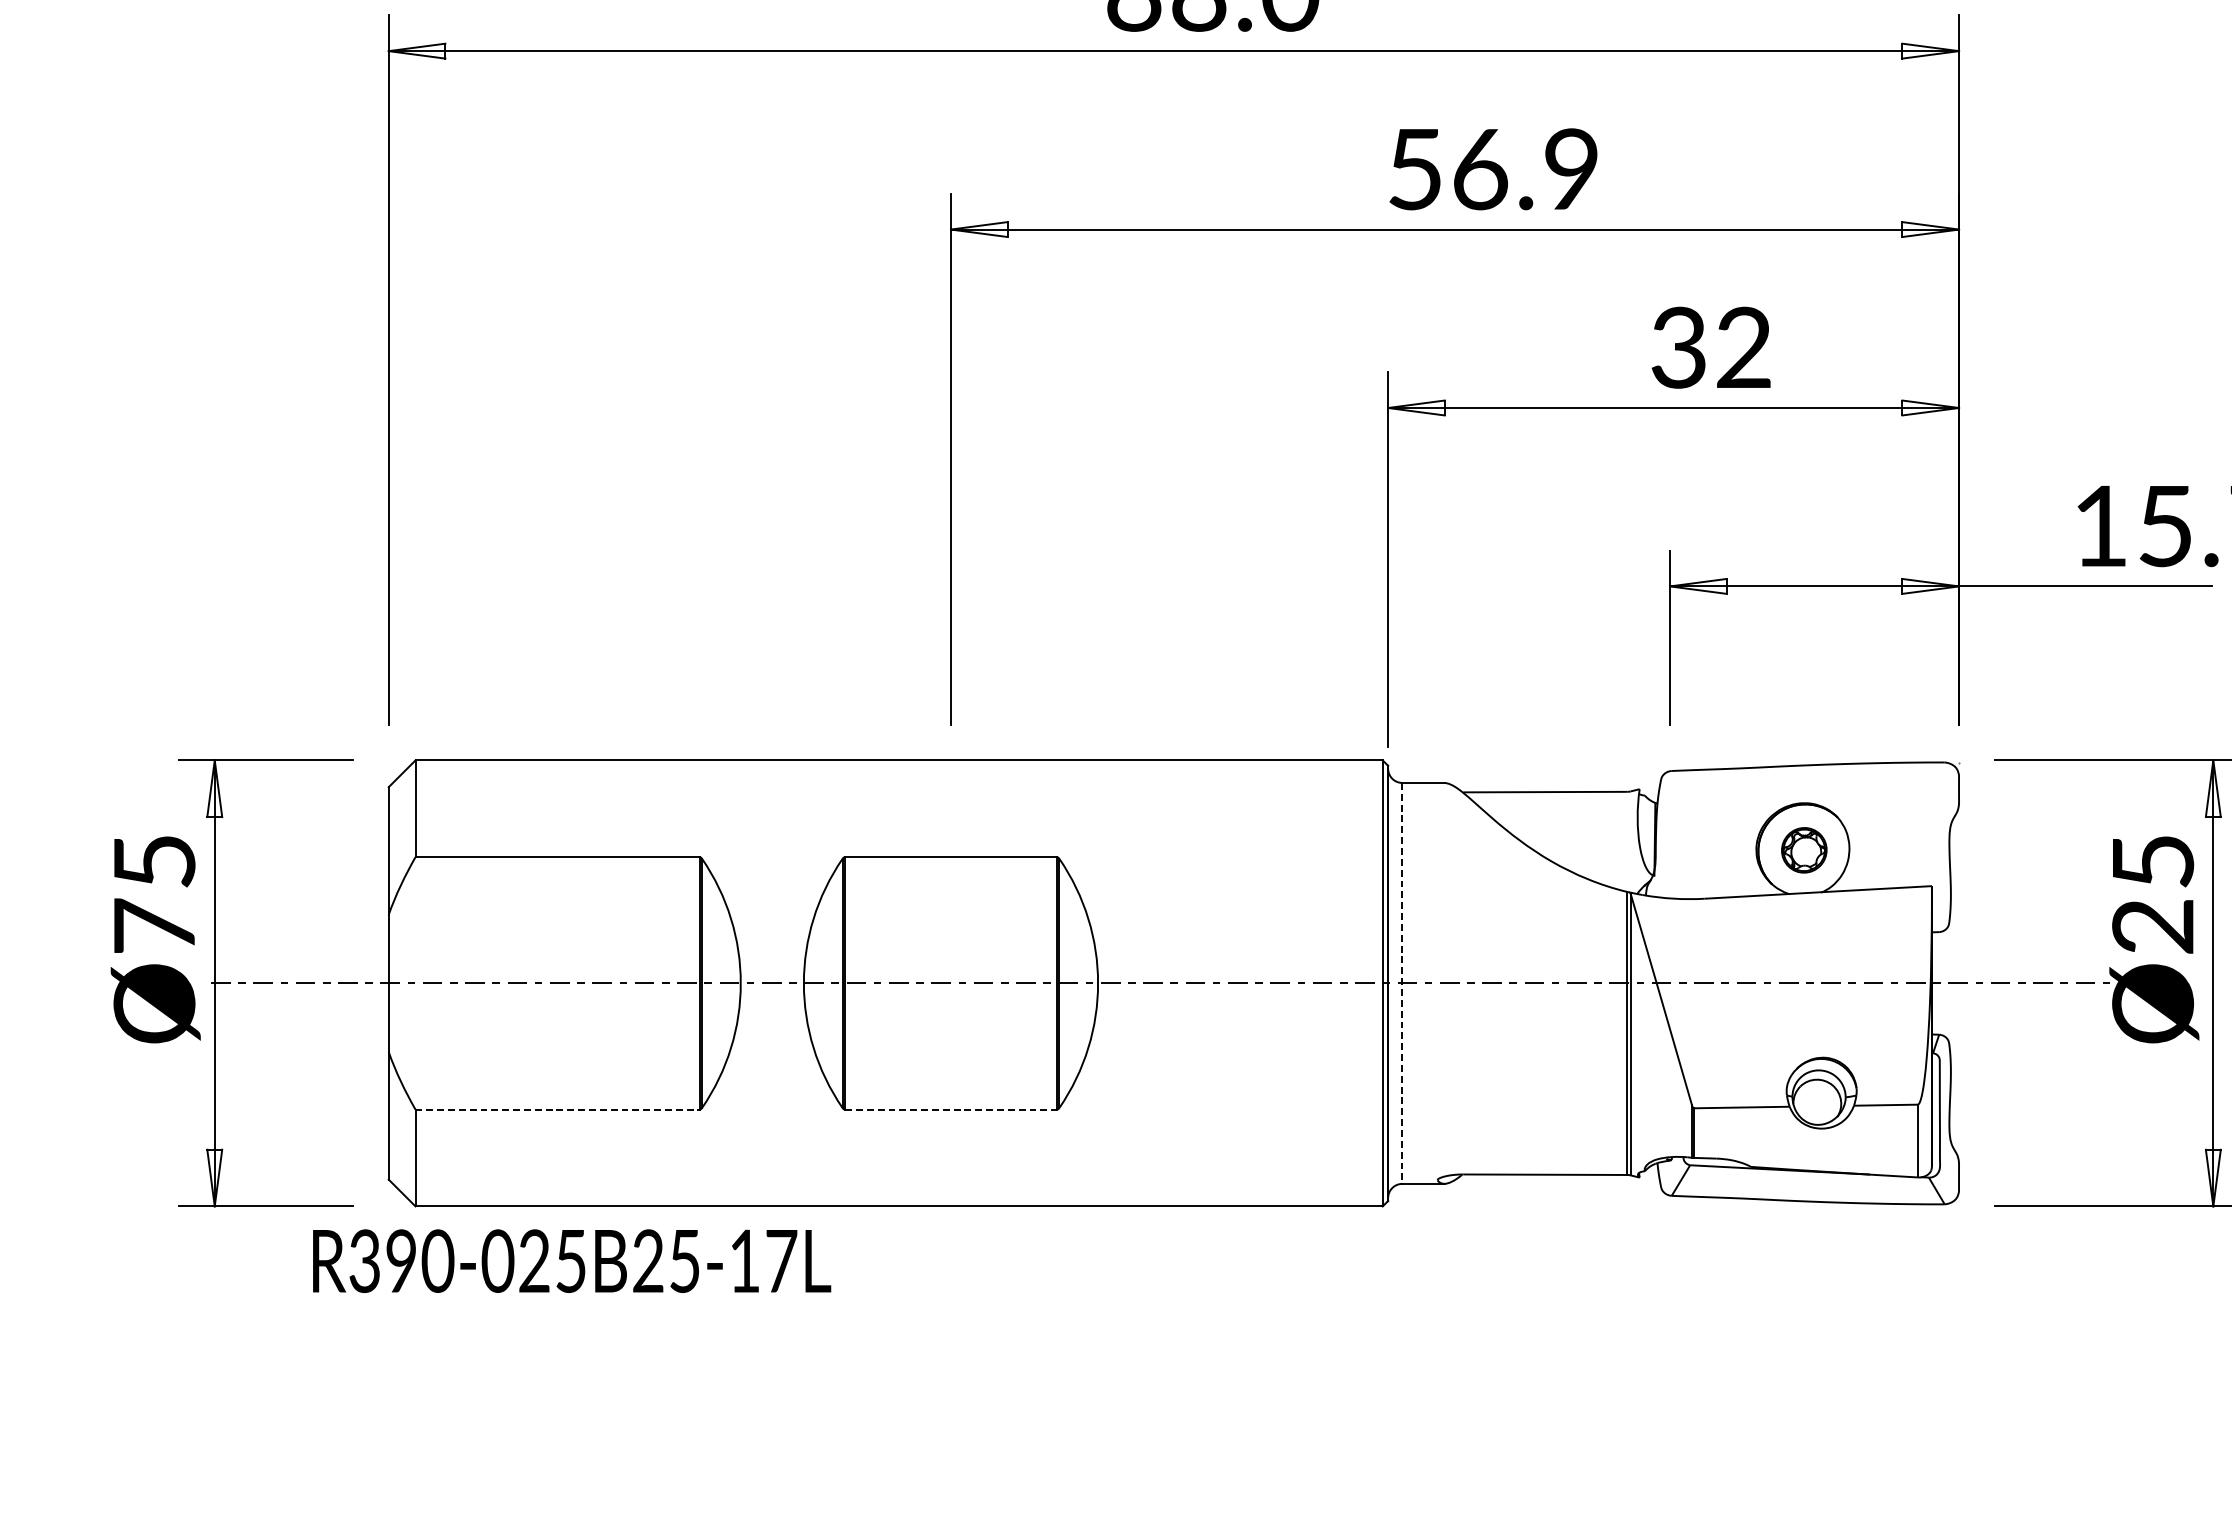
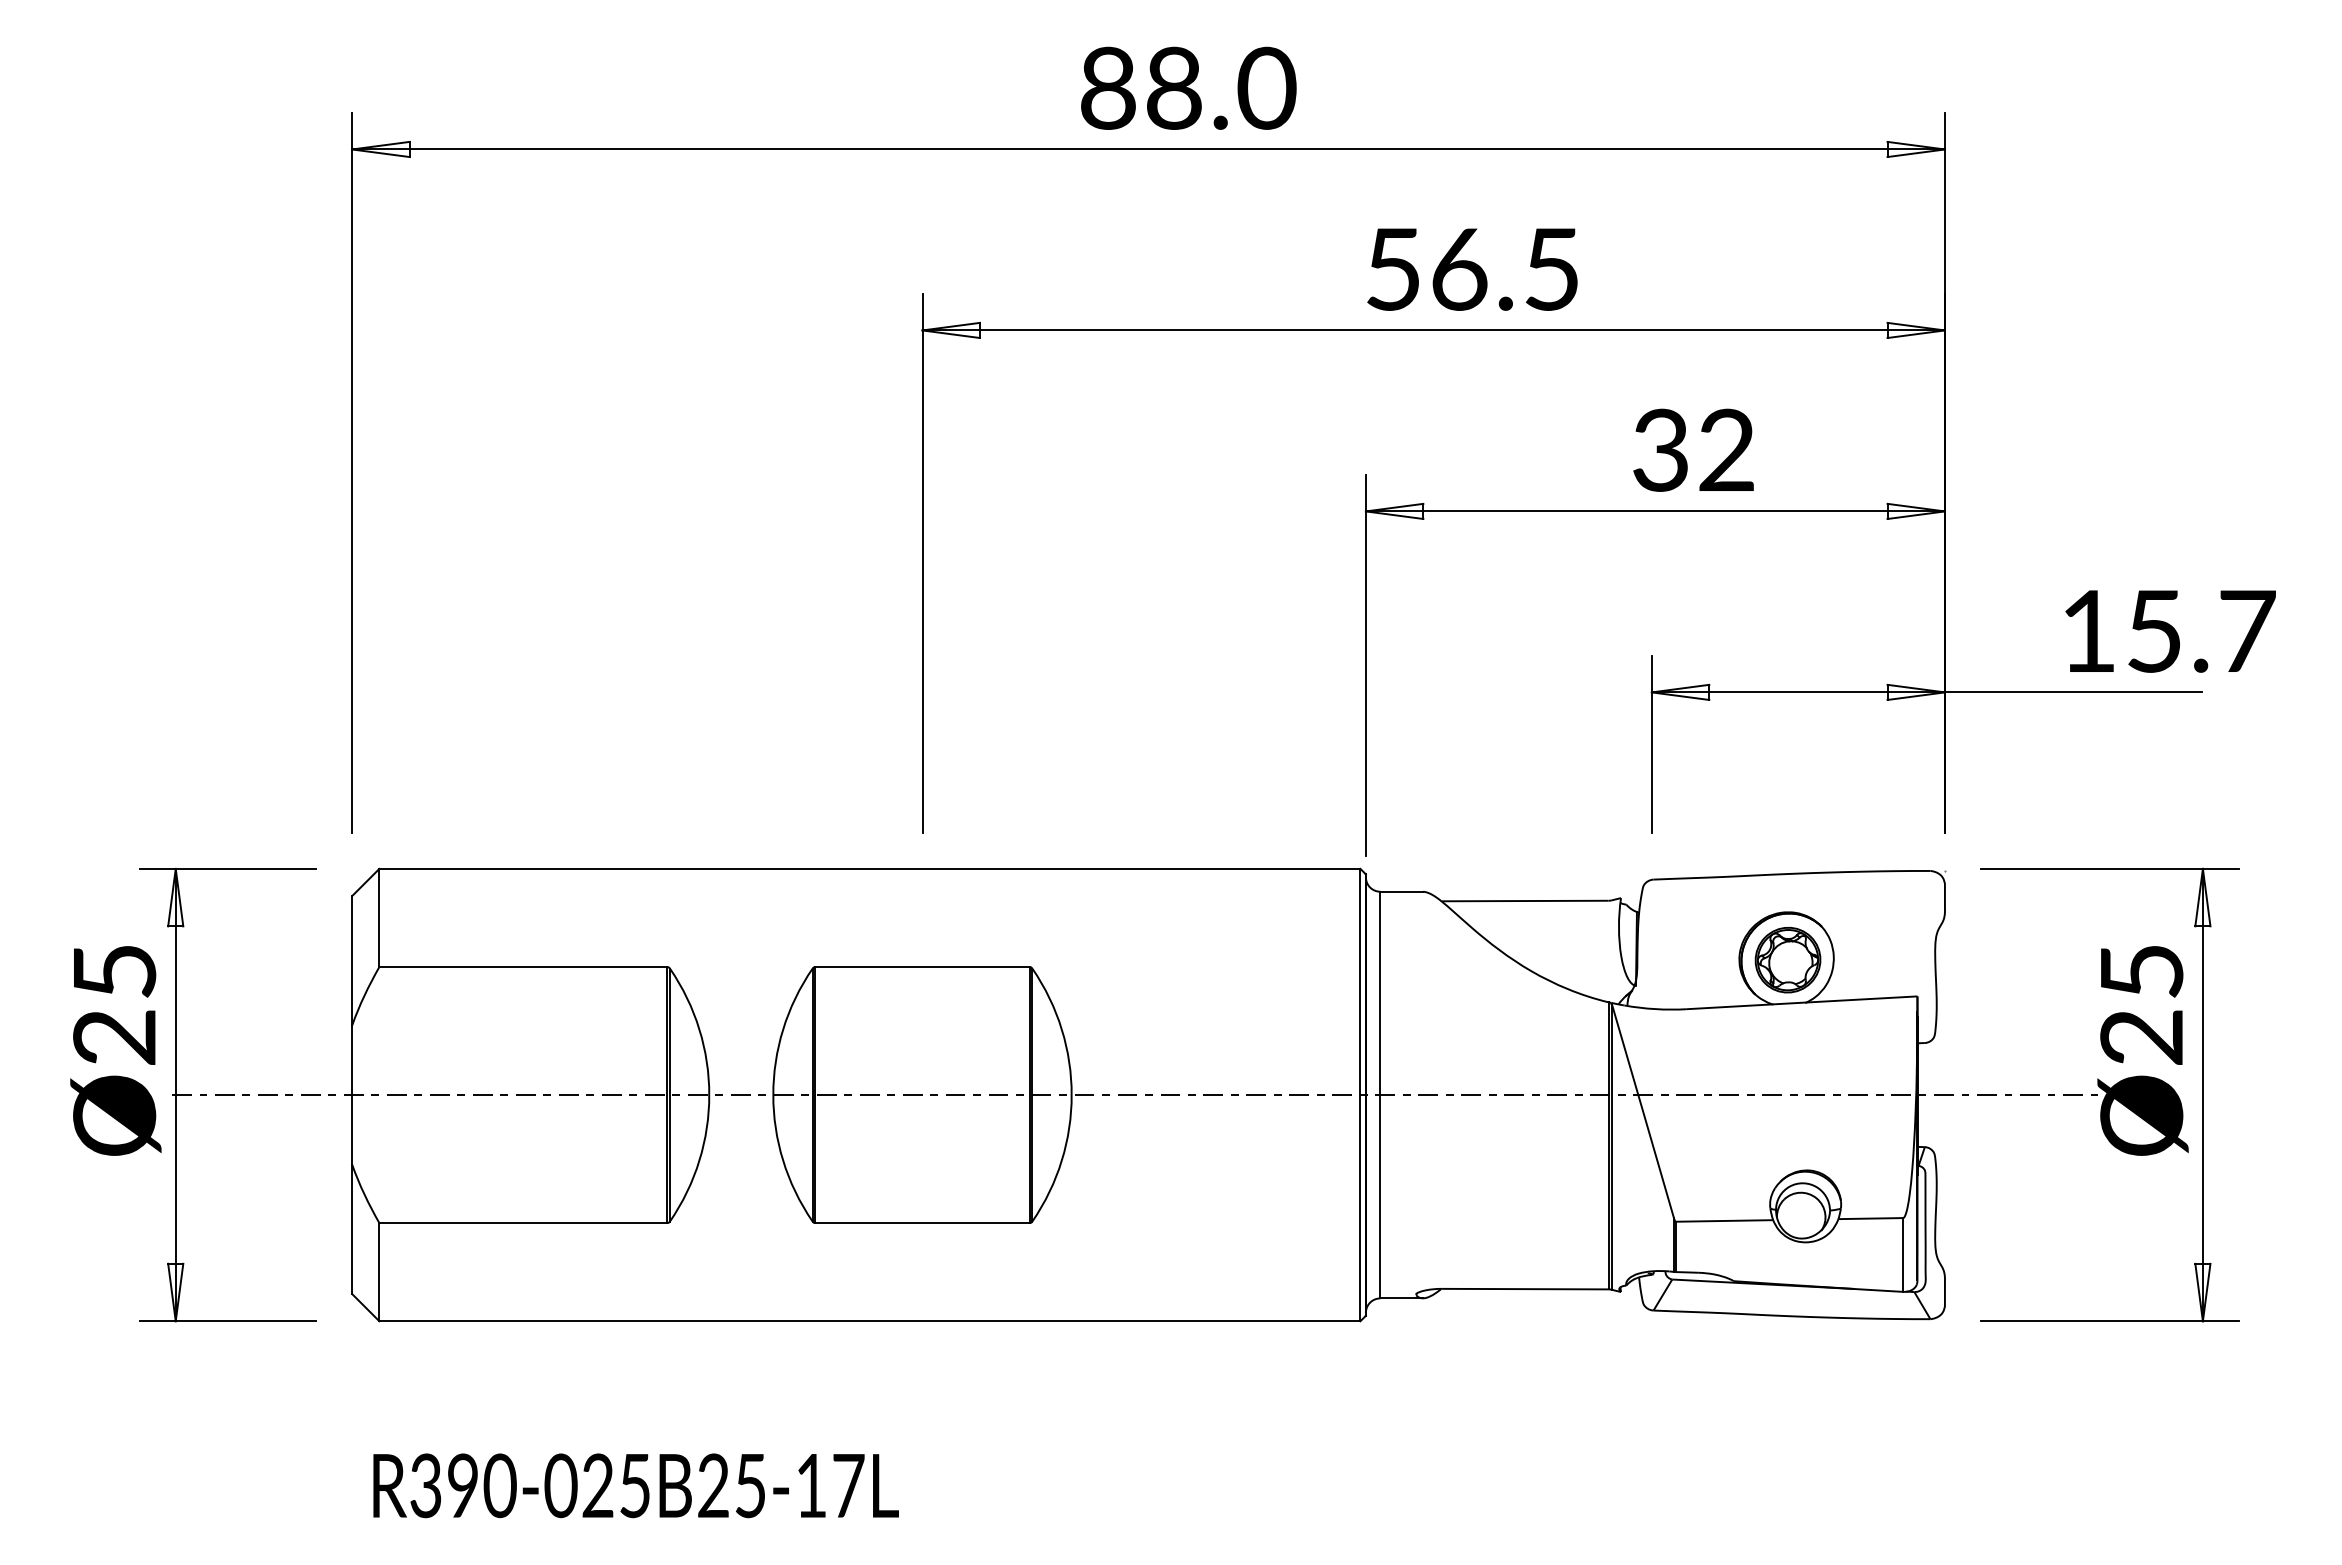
text: (1571, 168) -> (1551, 268), 56.9 -> 56.5
part: (1803, 849) -> (1787, 959), size x1.43
text: (154, 925) -> (114, 1036), Ø75 -> Ø25
line: (1402, 983) -> (1380, 1095), dashed -> solid
line: (557, 1110) -> (523, 1223), dashed -> solid
line: (951, 1110) -> (923, 1223), dashed -> solid
text: (571, 1260) -> (635, 1485), moved

